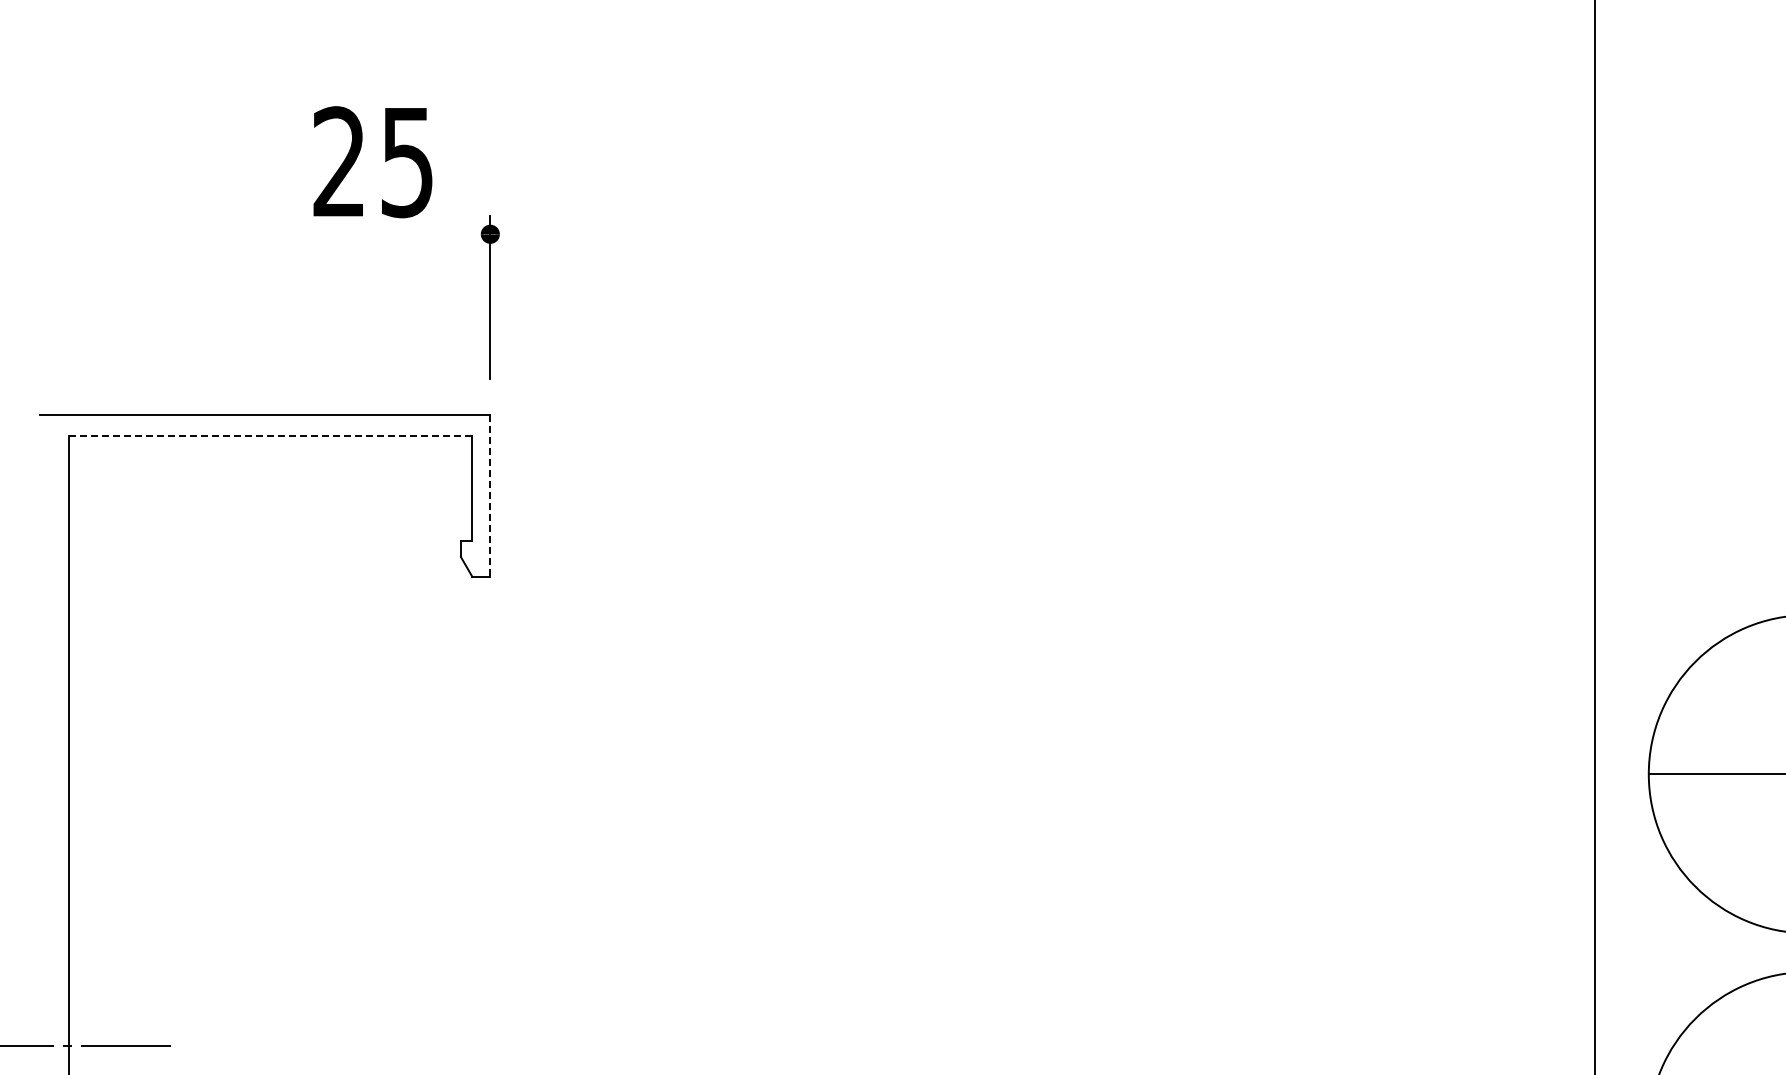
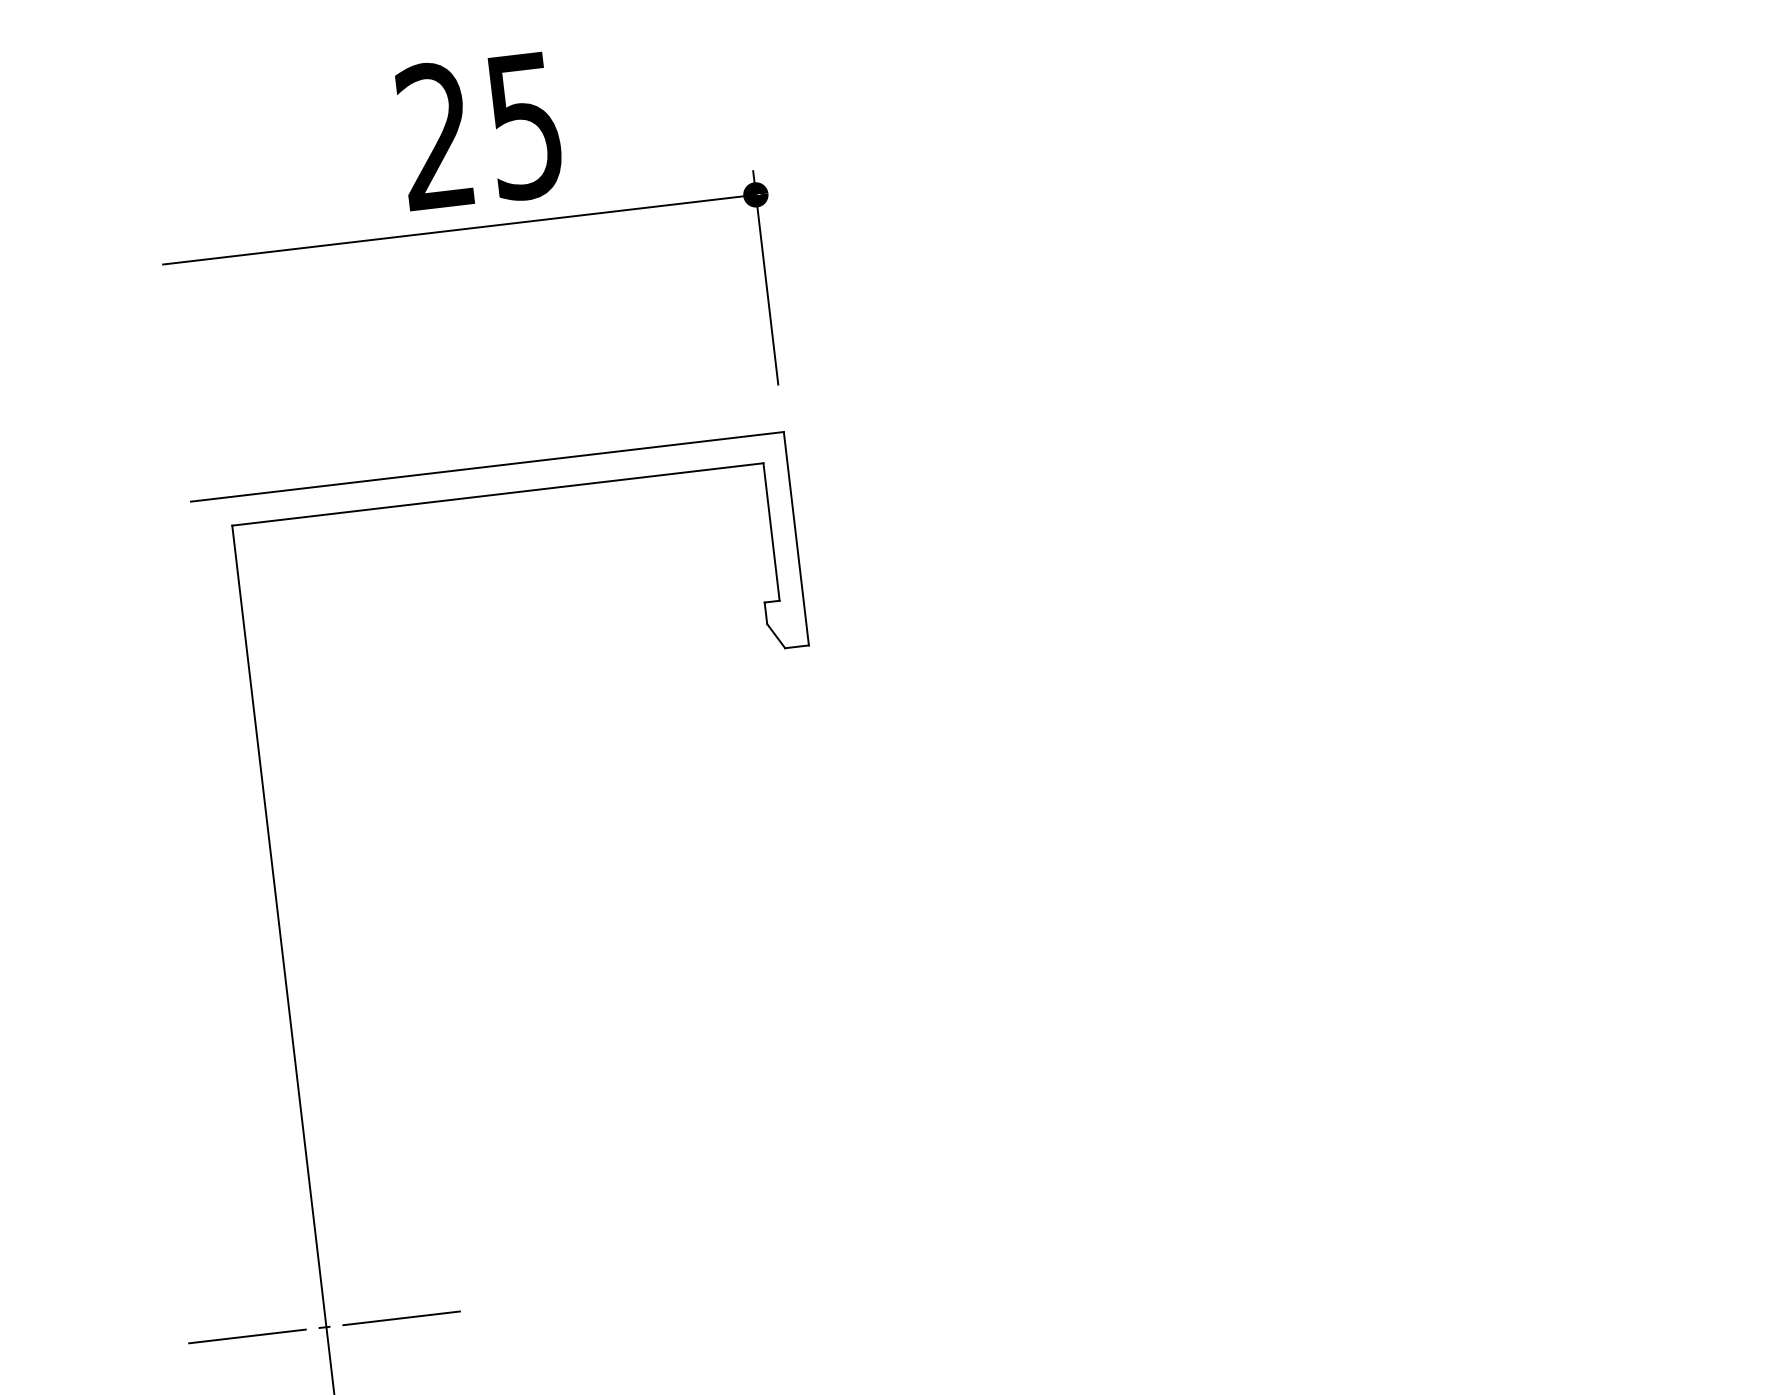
text: (372, 162) -> (479, 131), moved
line: (264, 234) -> (458, 230), added
line: (270, 436) -> (497, 494), dashed -> solid
line: (490, 496) -> (796, 539), dashed -> solid

